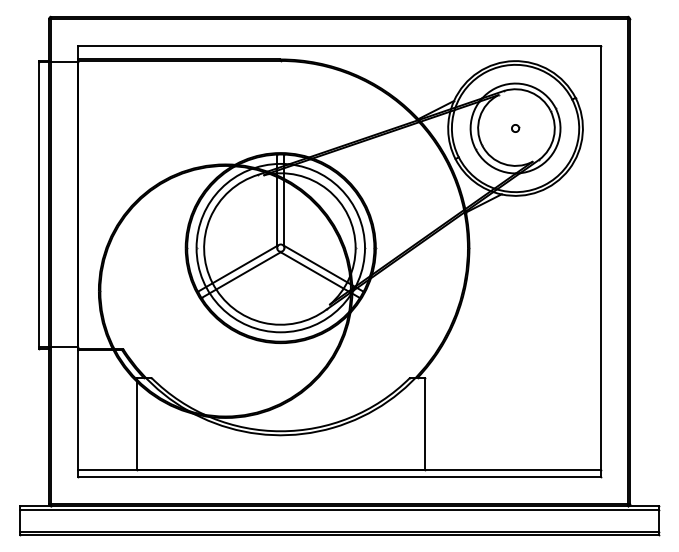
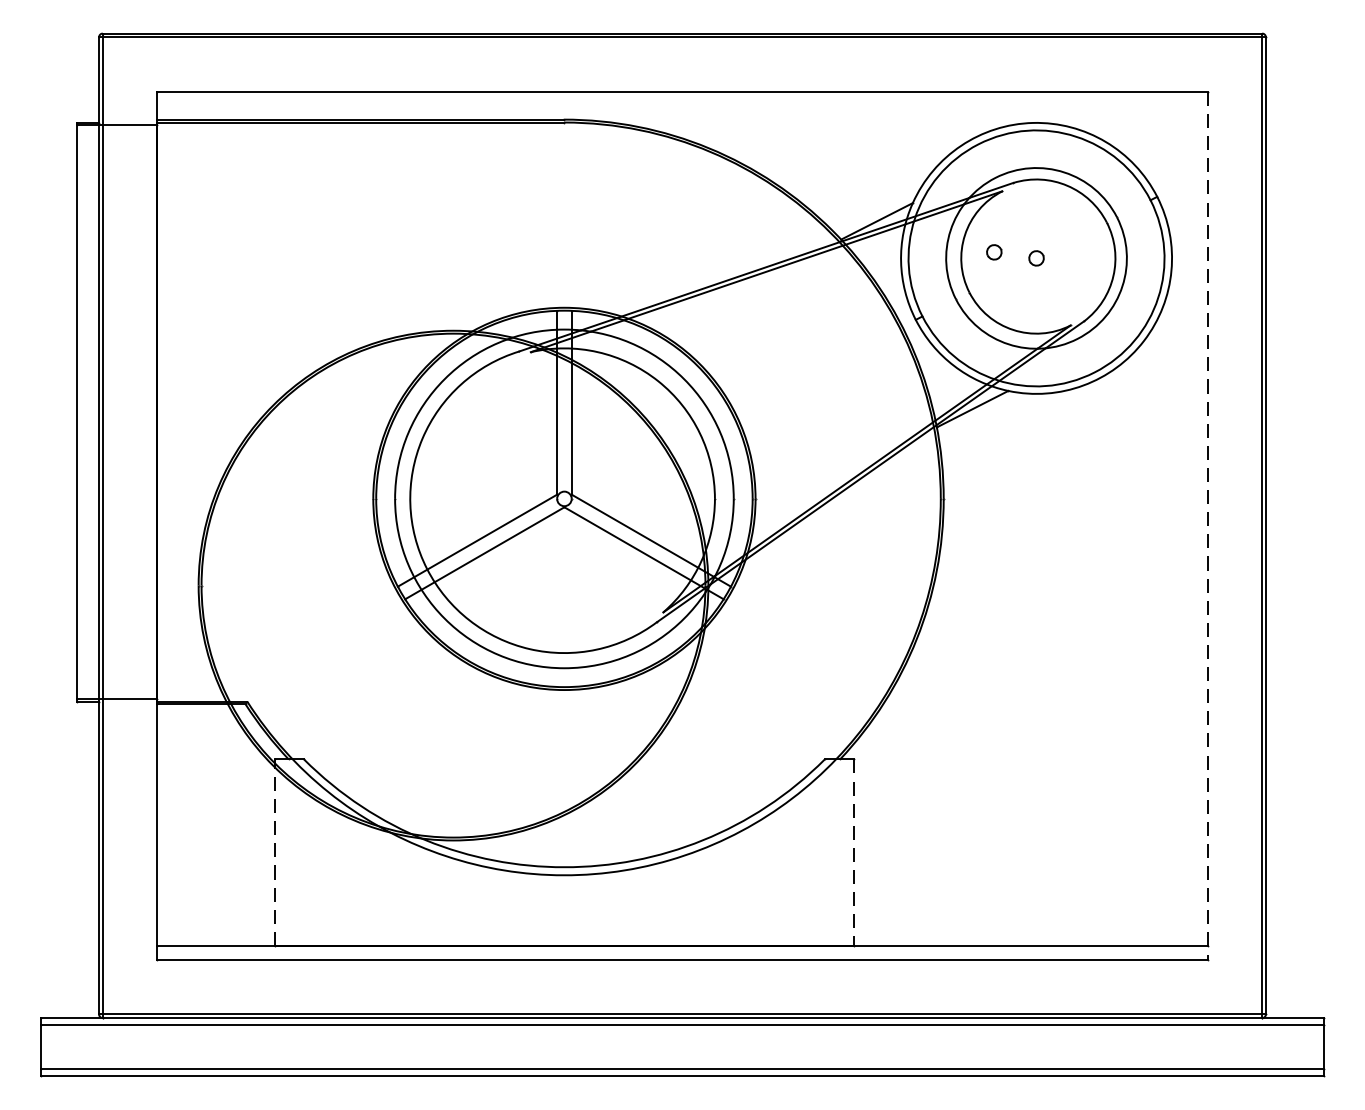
part: (494, 125) -> (994, 252), added
line: (600, 261) -> (1207, 525), solid -> dashed
line: (136, 423) -> (274, 851), solid -> dashed
line: (424, 424) -> (853, 853), solid -> dashed

